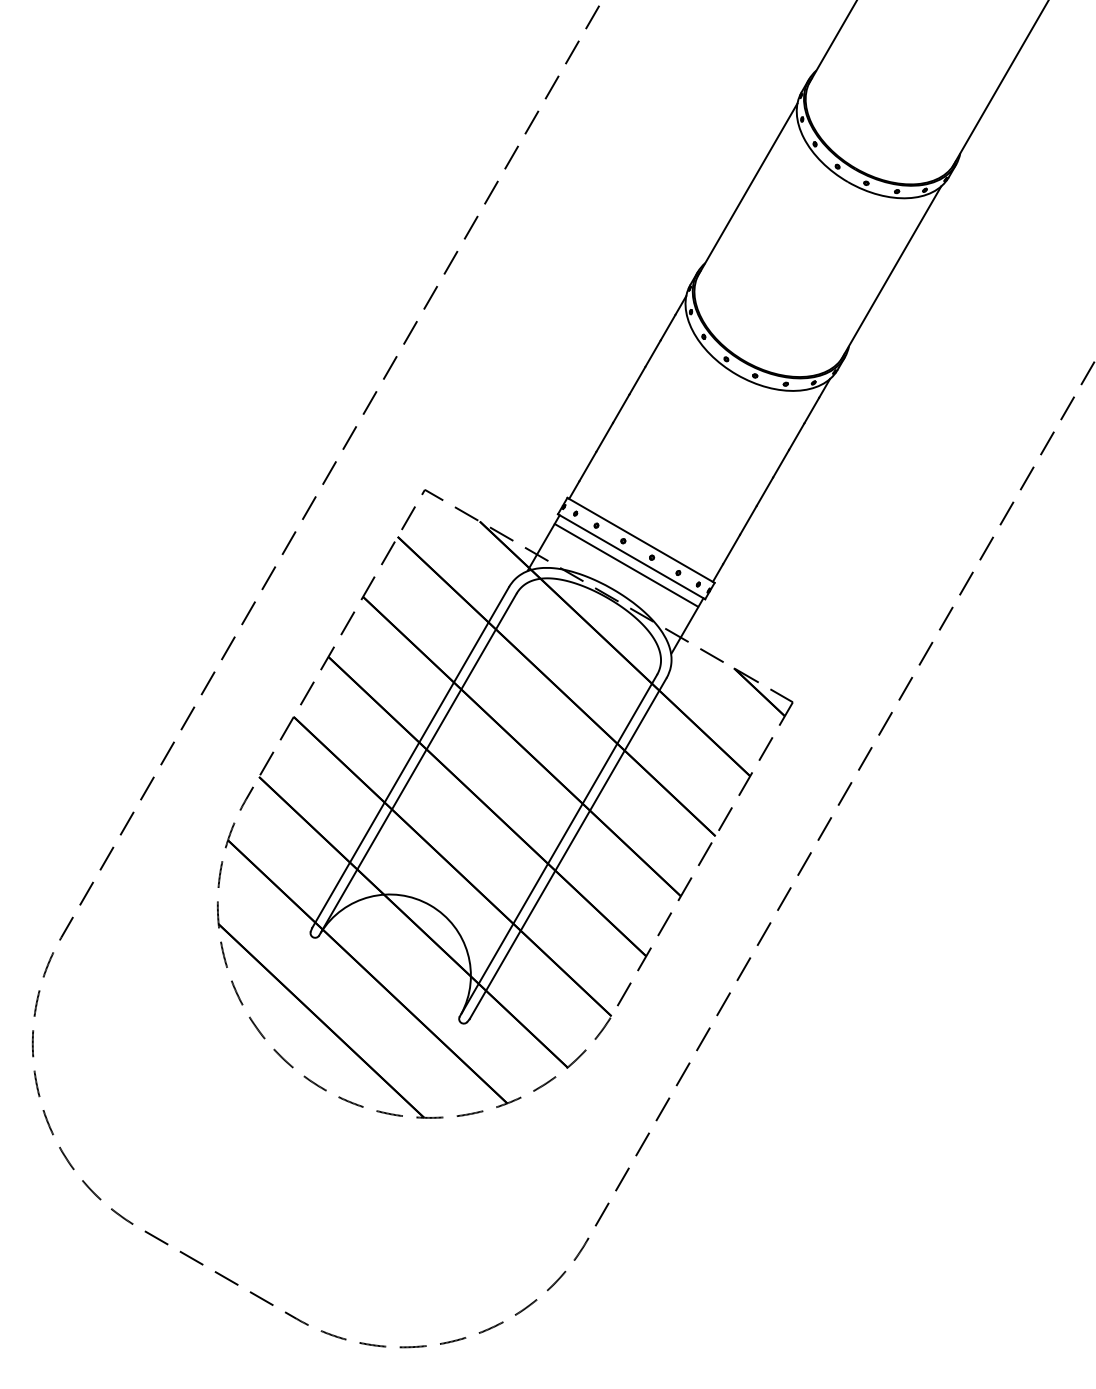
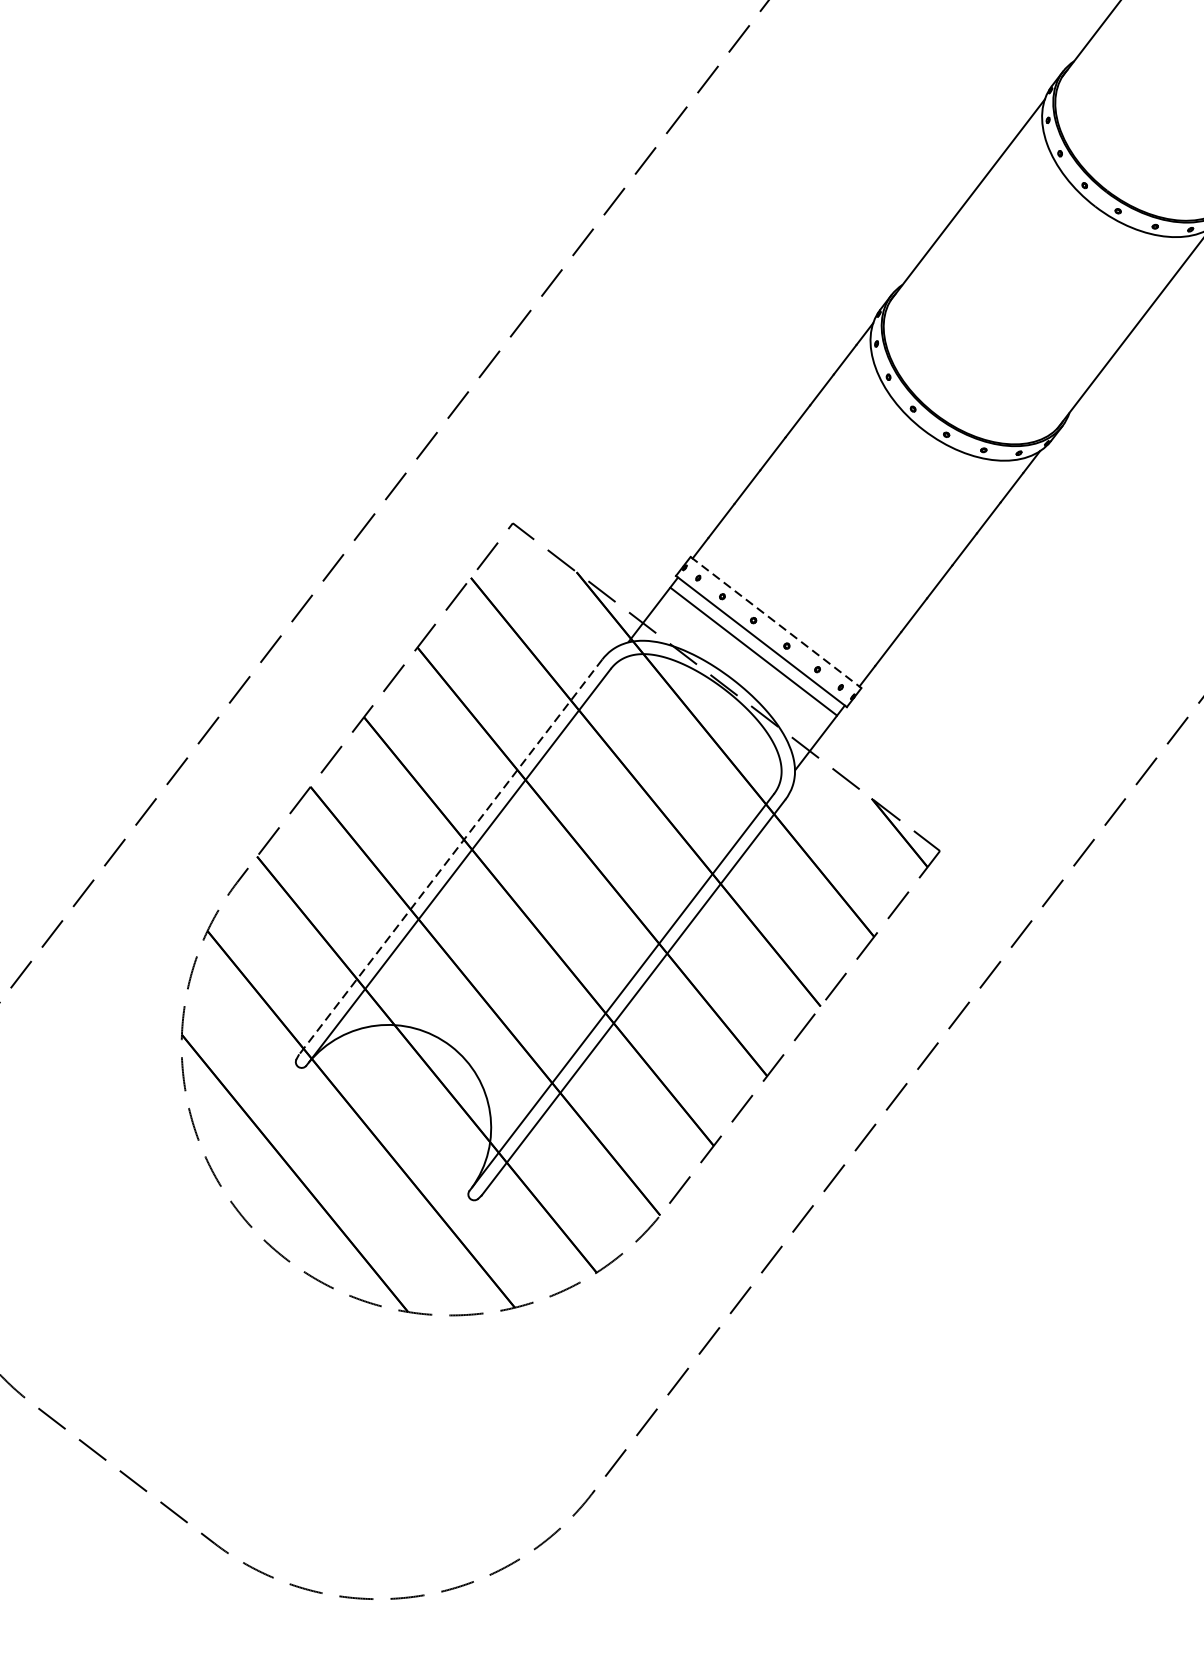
line: (641, 540) -> (776, 622), solid -> dashed
line: (410, 757) -> (450, 857), solid -> dashed

